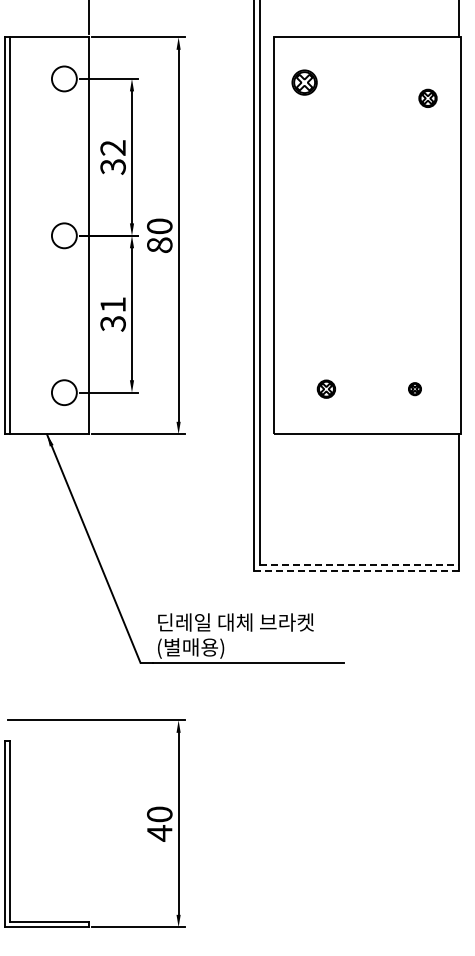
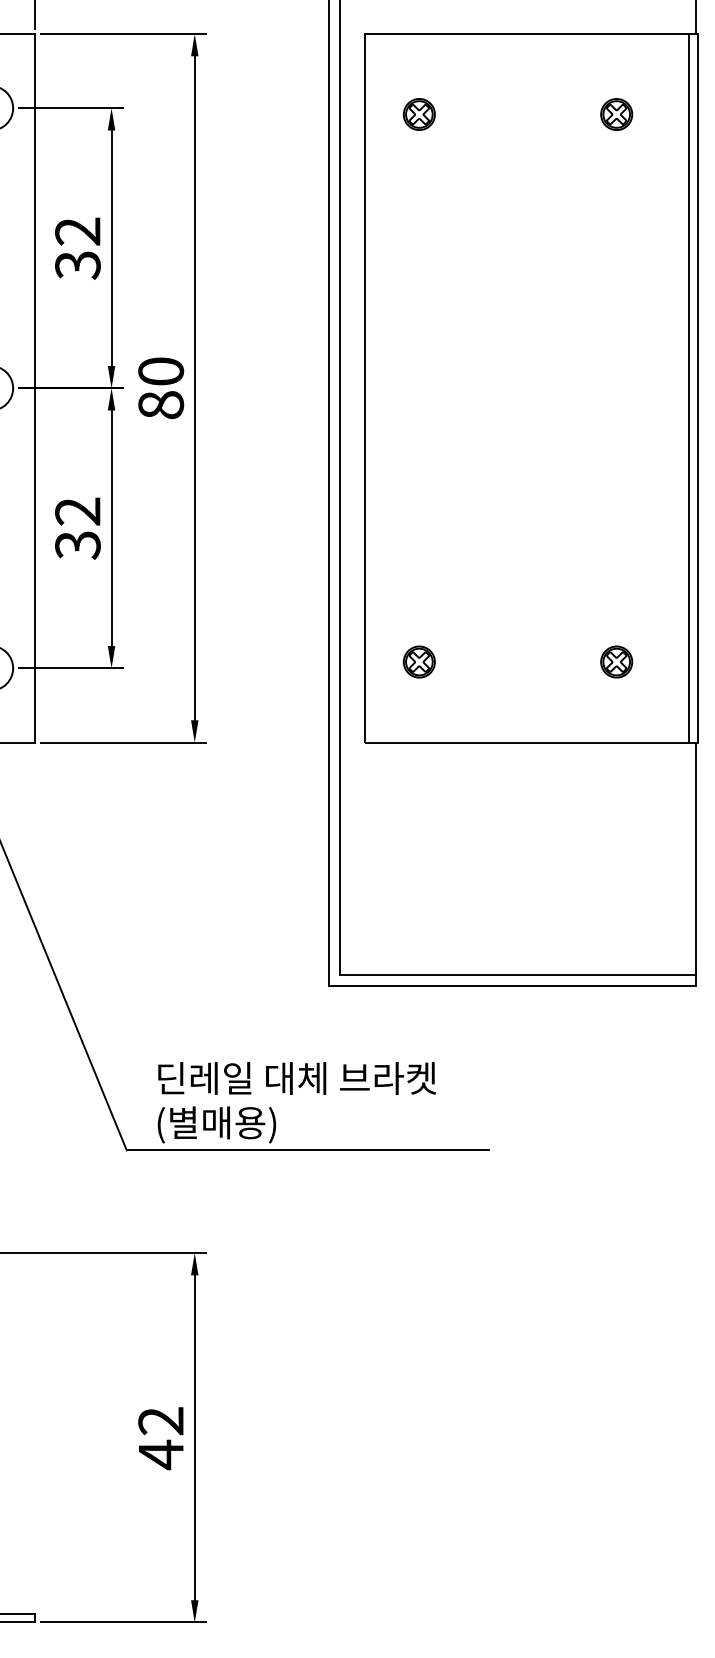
part: (303, 81) -> (417, 112), size x0.71
part: (427, 97) -> (615, 112), moved
line: (455, 235) -> (688, 387), added
text: (112, 304) -> (76, 510), 31 -> 32
part: (325, 388) -> (417, 660), moved
part: (414, 388) -> (615, 660), size x1.43
line: (359, 564) -> (517, 974), dashed -> solid
line: (356, 570) -> (512, 985), dashed -> solid
text: (159, 814) -> (160, 1421), 40 -> 42

